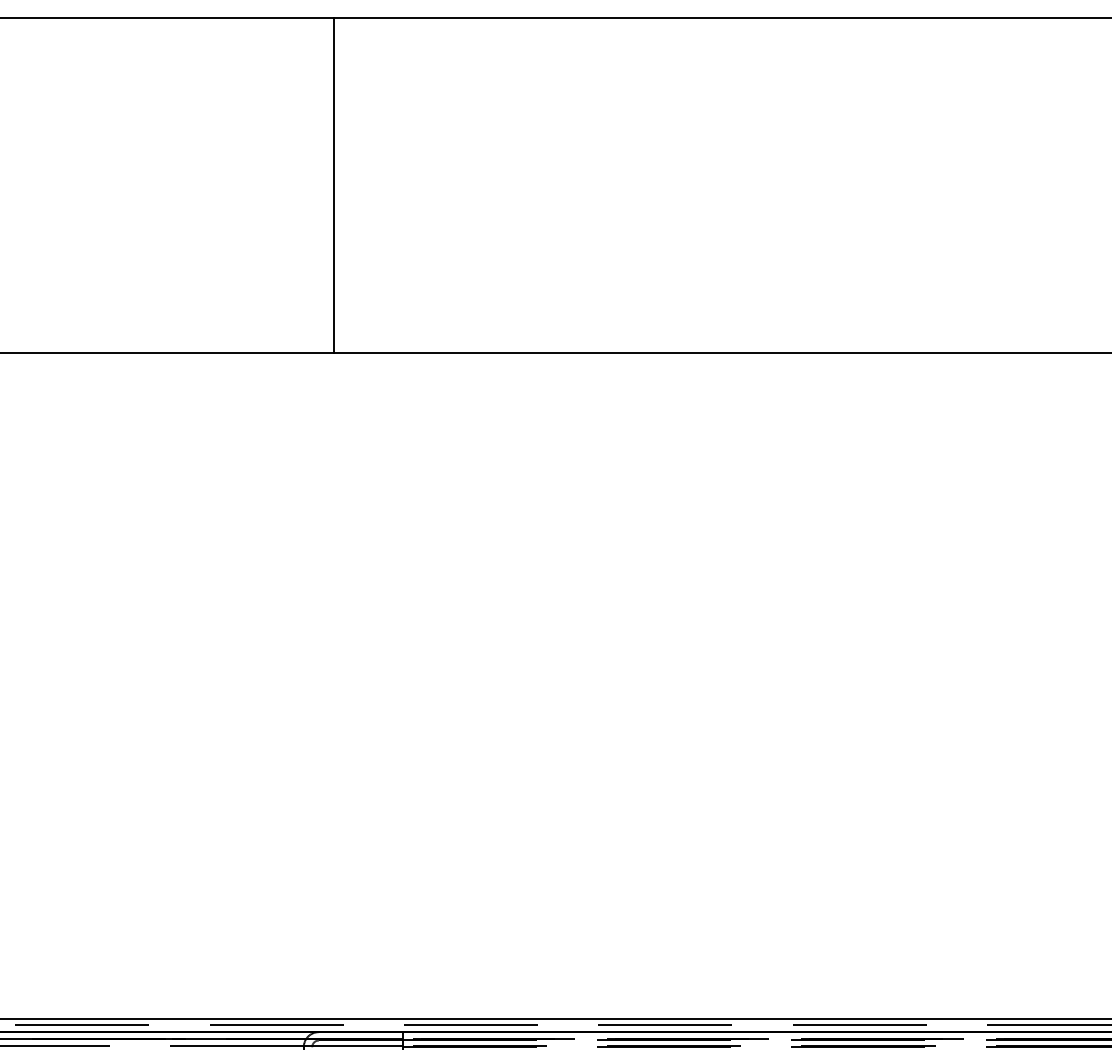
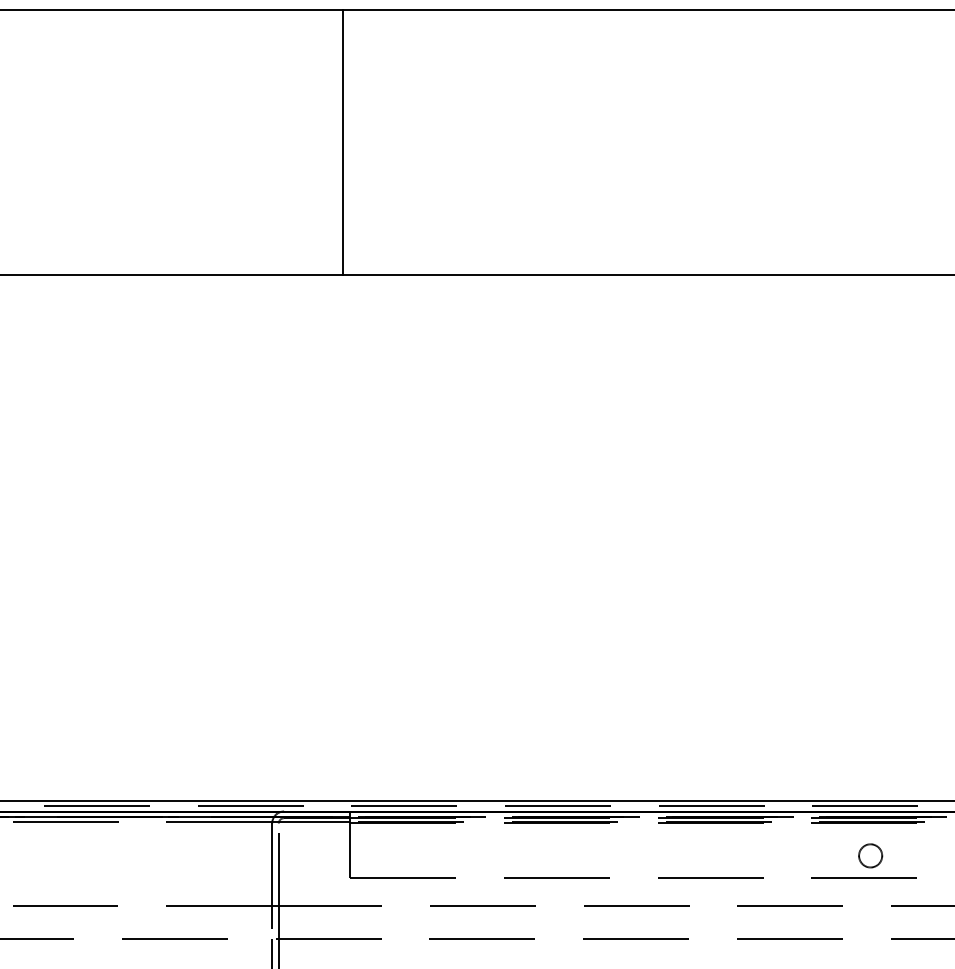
line: (333, 184) -> (342, 141), moved

